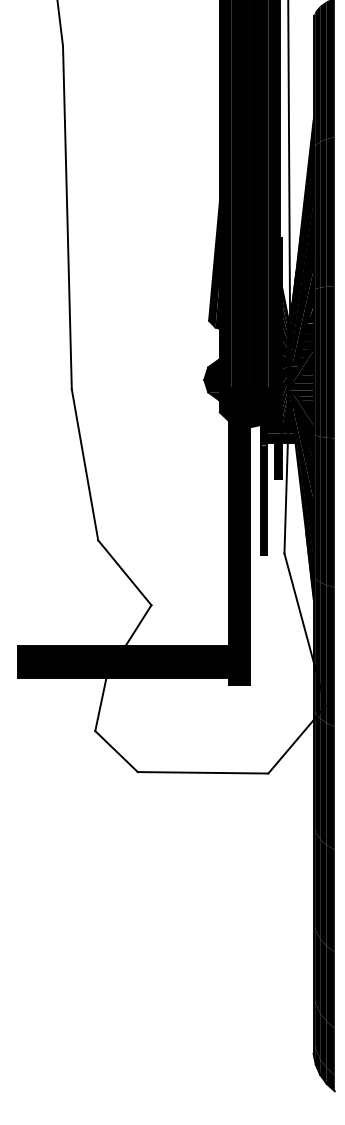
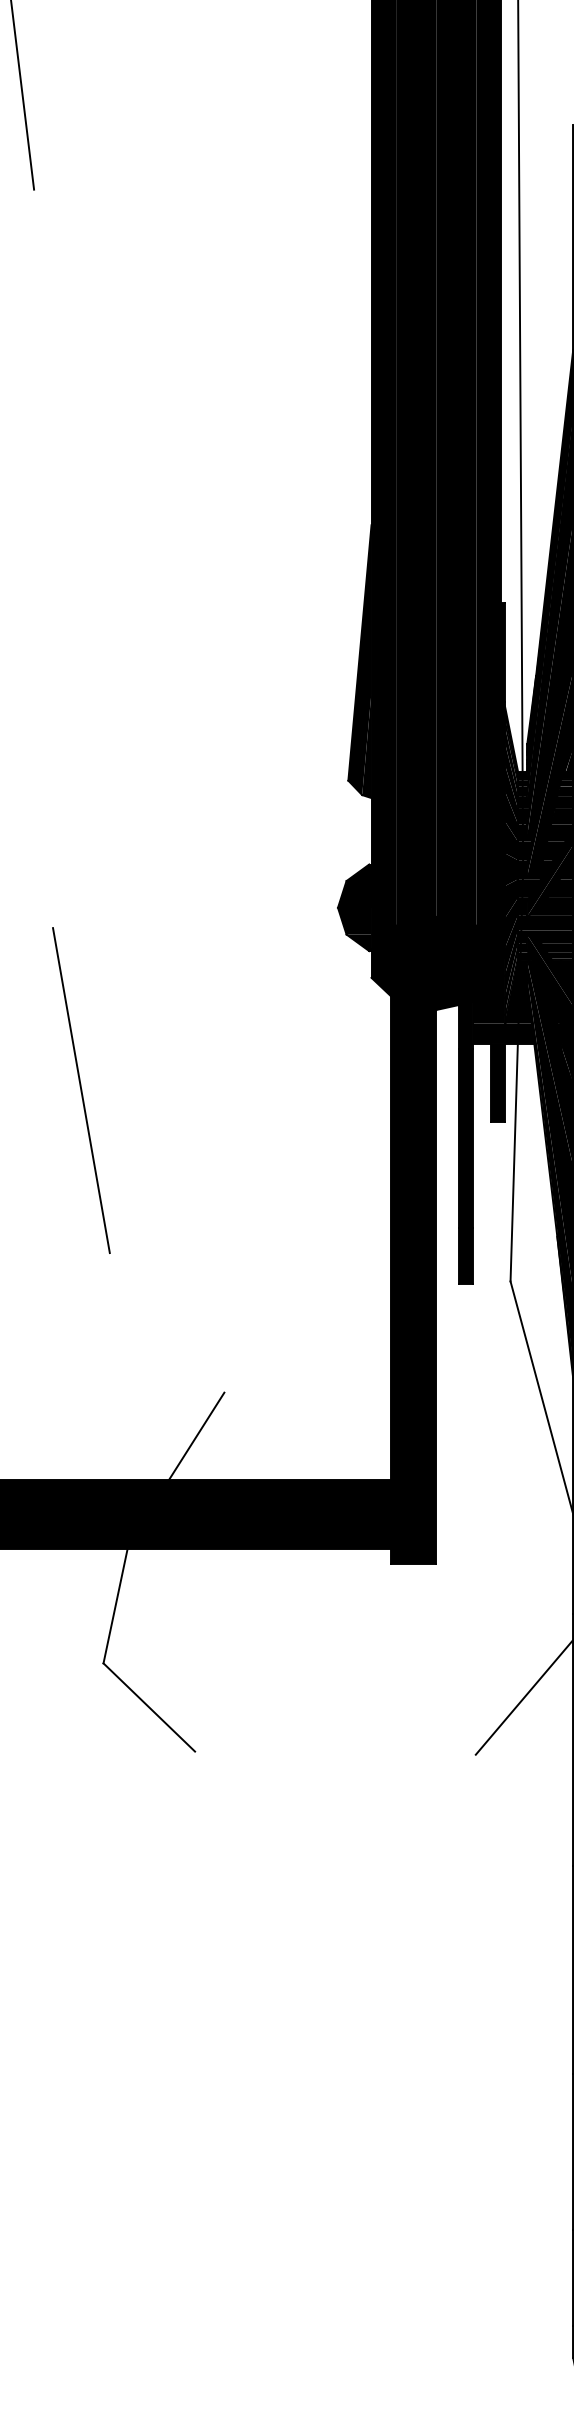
line: (67, 217) -> (43, 558), removed
line: (124, 572) -> (166, 1322), removed
line: (202, 772) -> (334, 1752), removed

